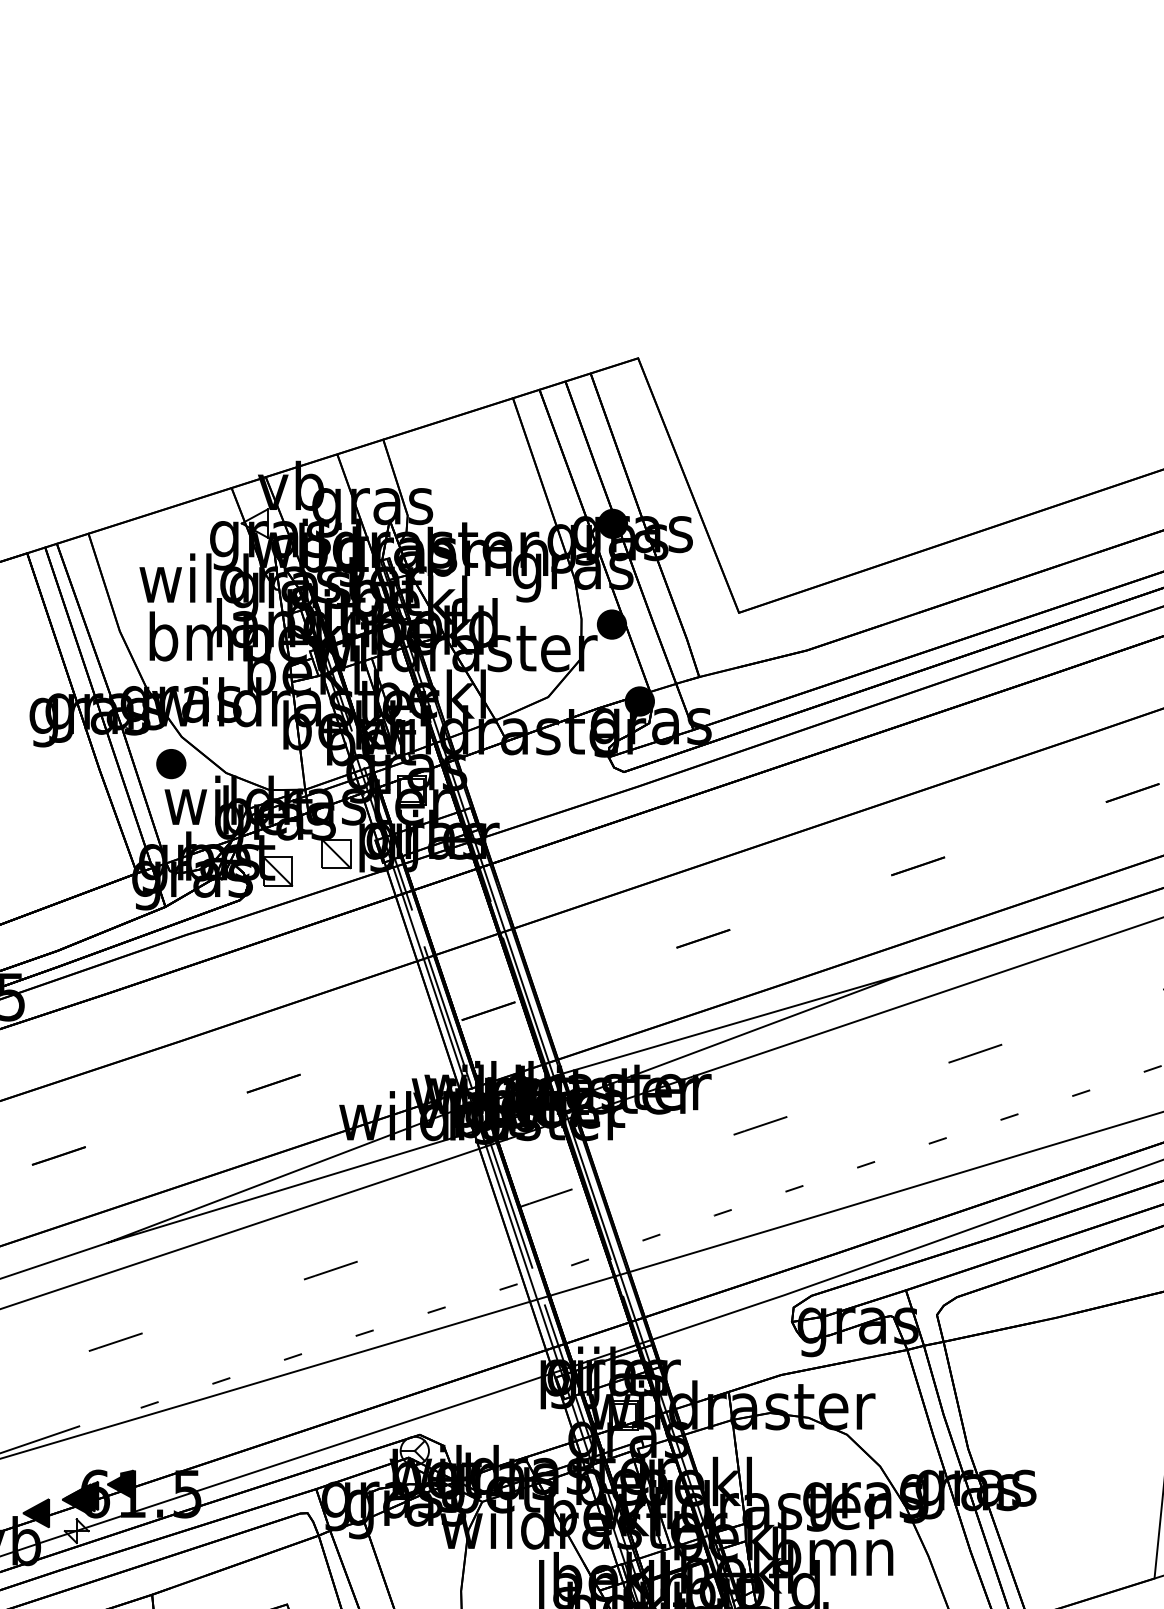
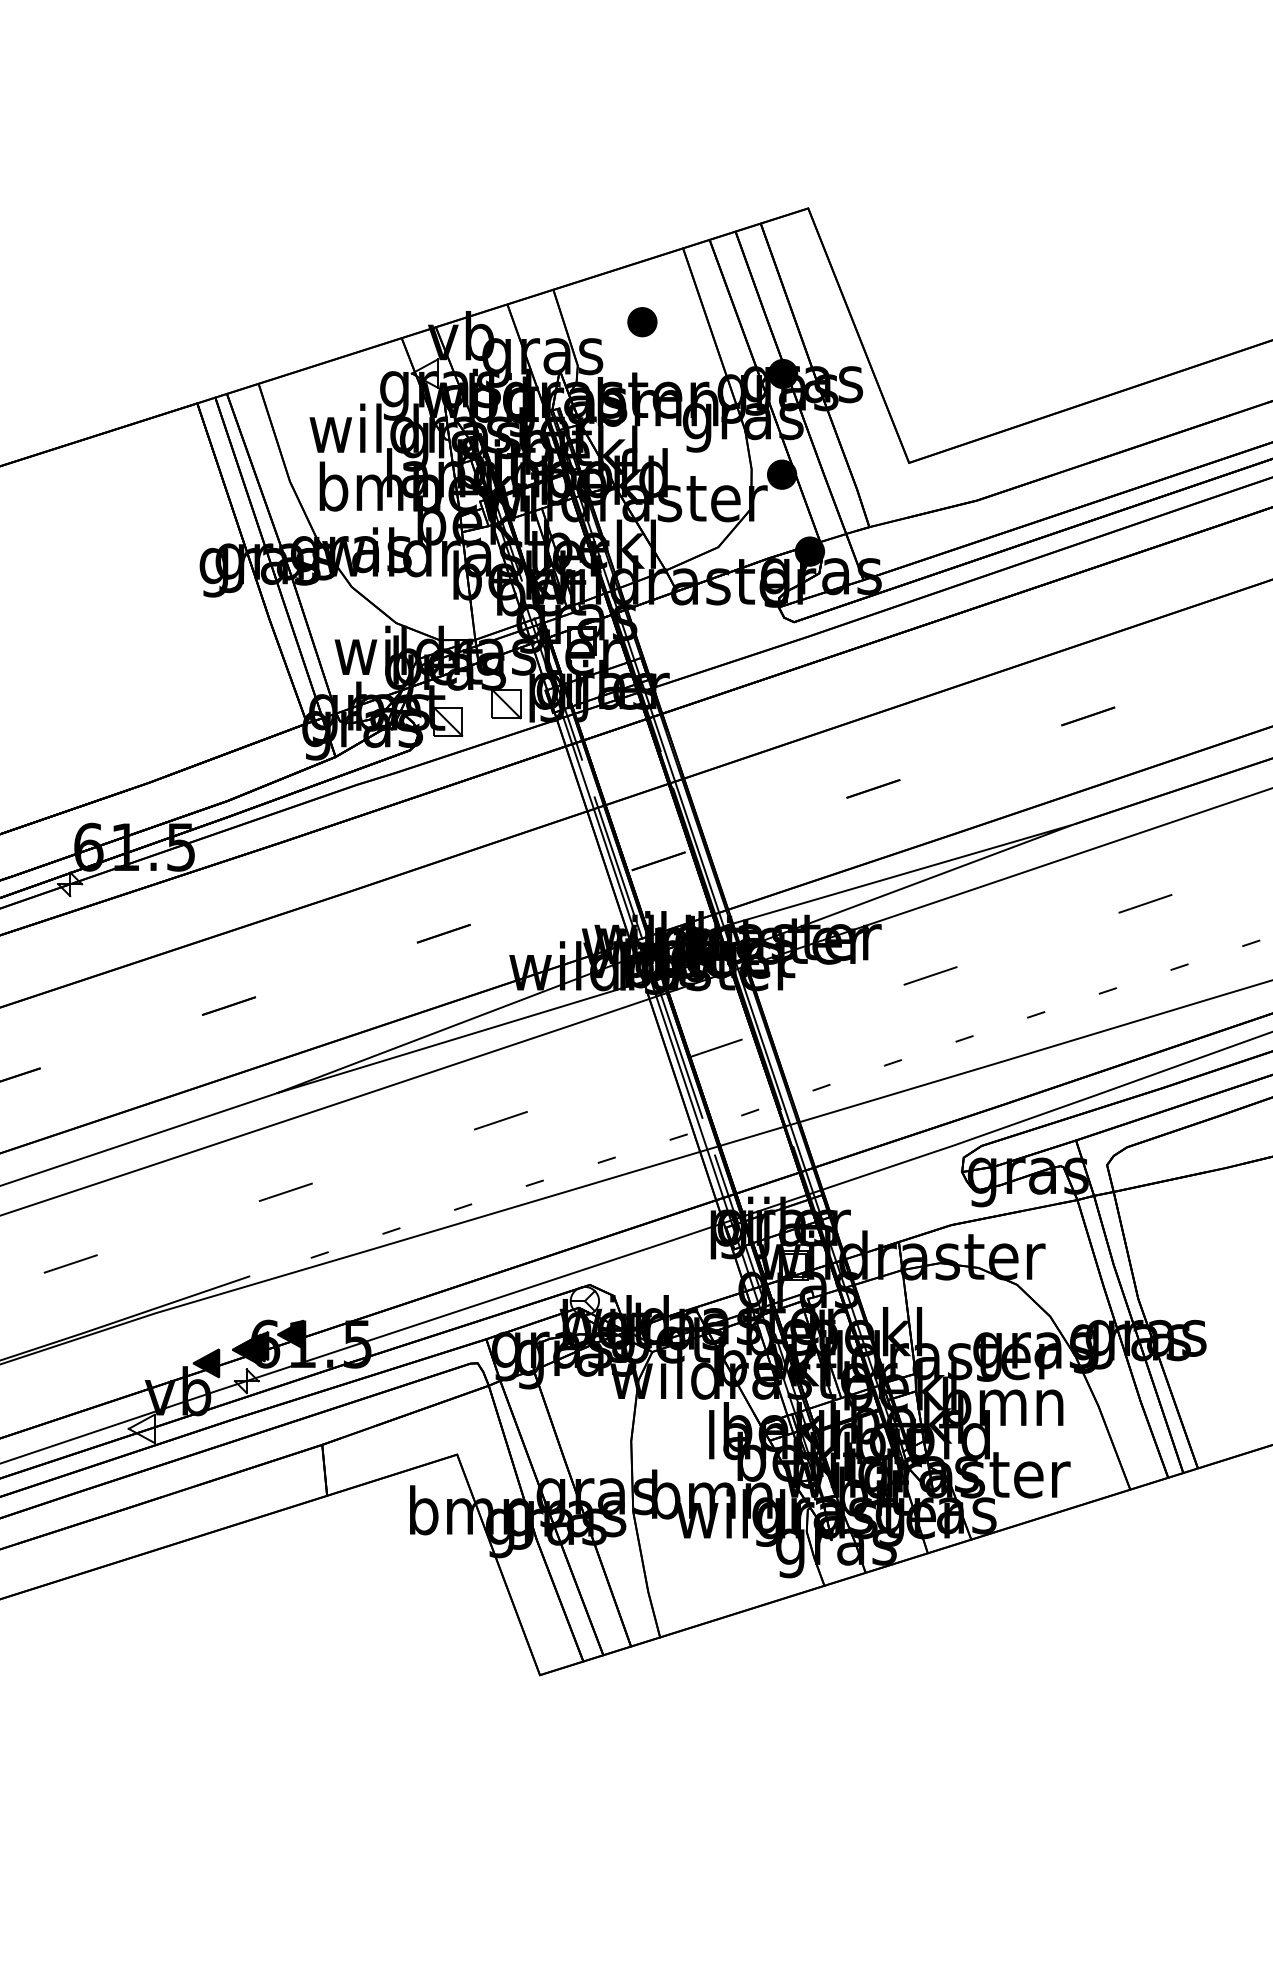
part: (171, 764) -> (642, 322), moved

